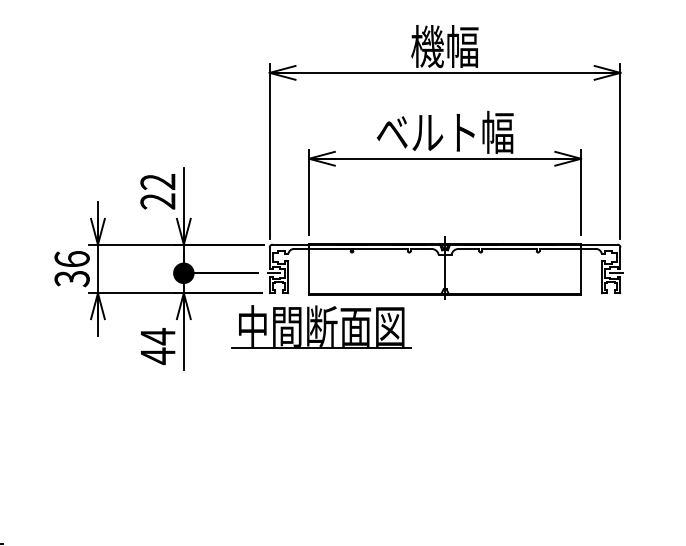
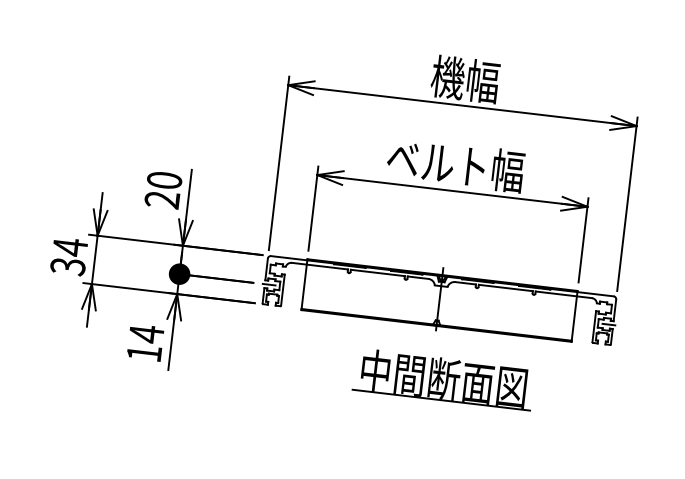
text: (157, 181) -> (164, 179), 22 -> 20
text: (71, 259) -> (69, 247), 36 -> 34
part: (321, 326) -> (443, 378), moved
text: (158, 356) -> (144, 353), 44 -> 14

